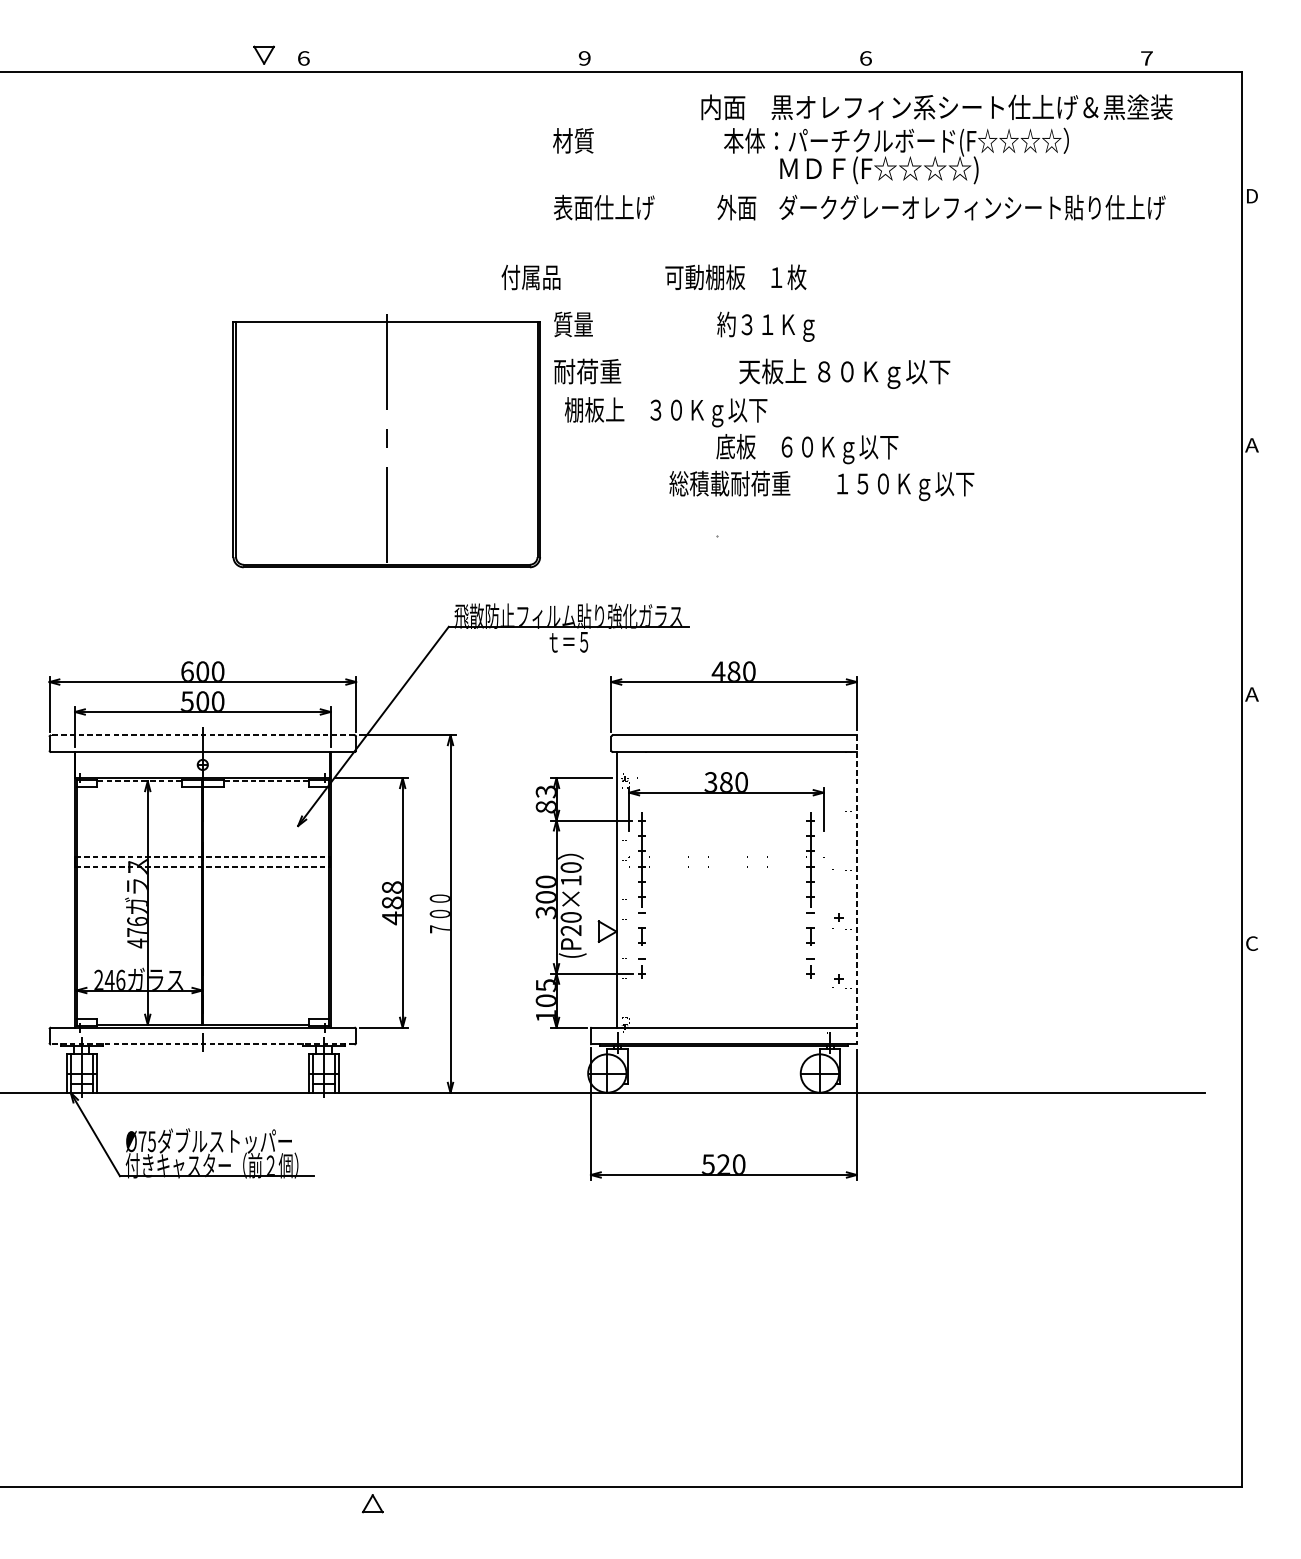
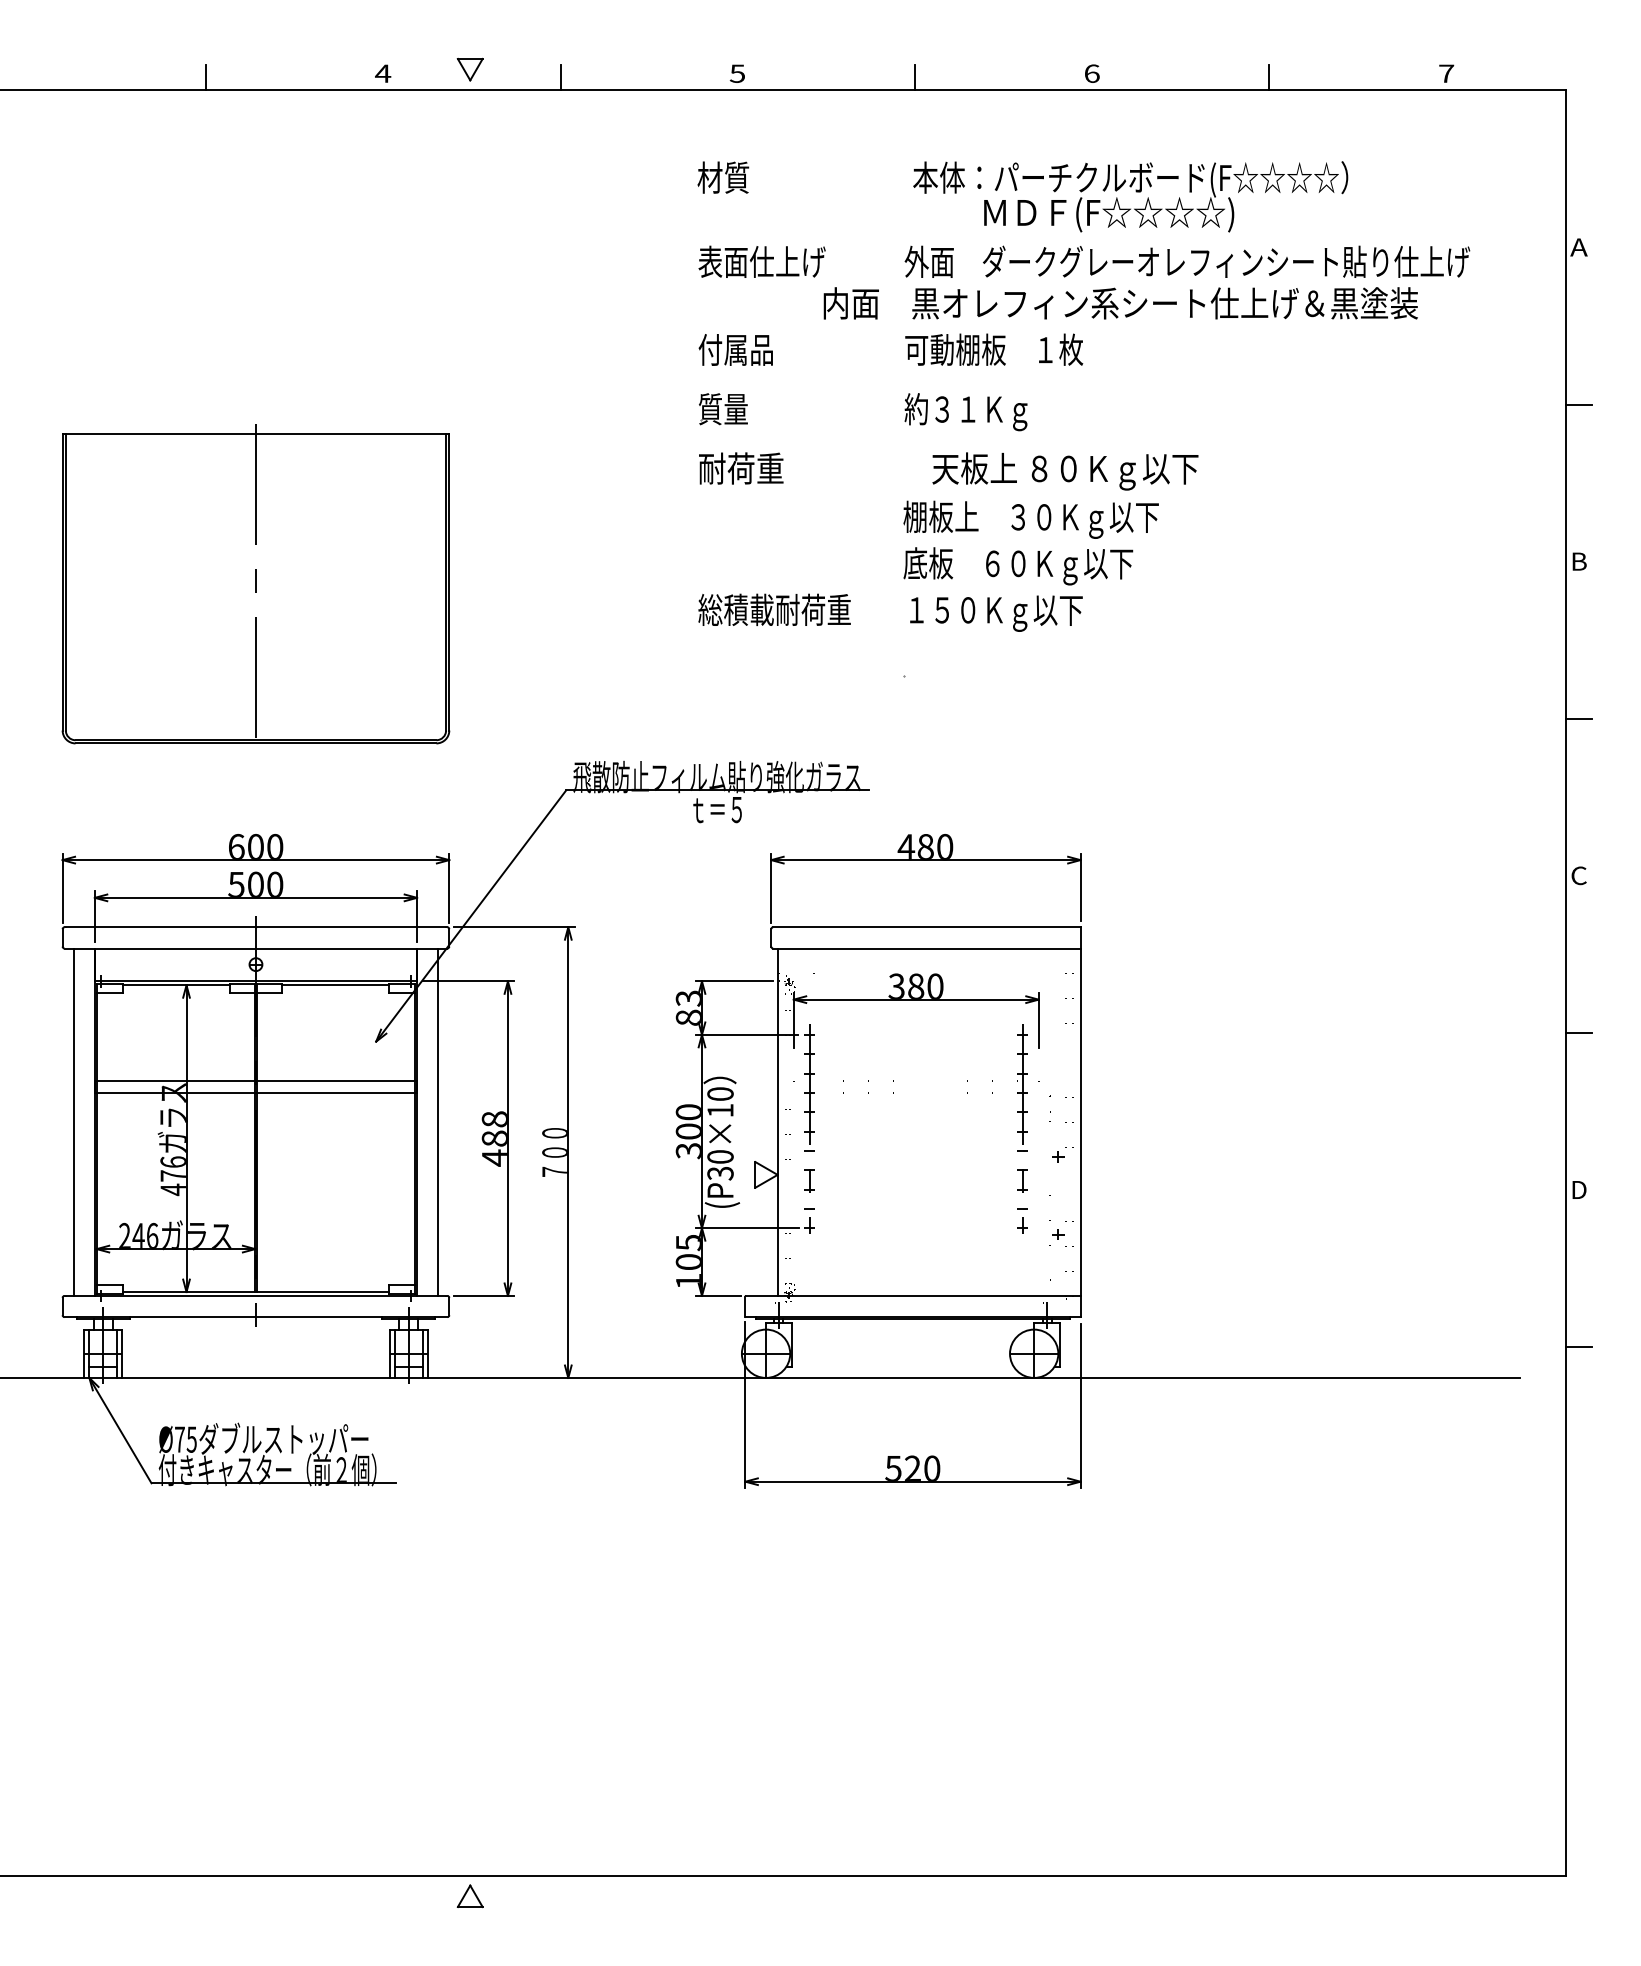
part: (263, 55) -> (469, 69), moved
text: (303, 58) -> (383, 73), 6 -> 4
text: (583, 58) -> (736, 73), 9 -> 5
line: (163, 61) -> (206, 77), added
line: (444, 61) -> (560, 77), added
line: (725, 61) -> (914, 77), added
line: (1006, 61) -> (1269, 77), added
text: (936, 107) -> (1120, 303), moved
text: (1251, 196) -> (1578, 247), D -> A
text: (653, 277) -> (890, 349), moved
line: (1251, 320) -> (1578, 404), added
text: (665, 411) -> (1030, 519), moved
part: (386, 441) -> (255, 584), moved
text: (1251, 445) -> (1578, 561), A -> B
text: (821, 485) -> (890, 612), moved
line: (1251, 569) -> (1578, 718), added
text: (1251, 694) -> (1578, 875), A -> C
line: (202, 735) -> (255, 927), dashed -> solid
line: (139, 781) -> (175, 985), dashed -> solid
line: (265, 781) -> (335, 985), dashed -> solid
line: (1251, 818) -> (1578, 1032), added
line: (202, 857) -> (255, 1081), dashed -> solid
line: (202, 866) -> (255, 1092), dashed -> solid
line: (58, 889) -> (73, 1121), added
line: (347, 889) -> (438, 1121), added
line: (856, 890) -> (1080, 1122), dashed -> solid
text: (571, 930) -> (720, 1173), (P20×10 -> (P30×10
text: (1251, 943) -> (1578, 1189), C -> D
line: (202, 1044) -> (255, 1317), dashed -> solid
line: (1251, 1068) -> (1578, 1347), added

